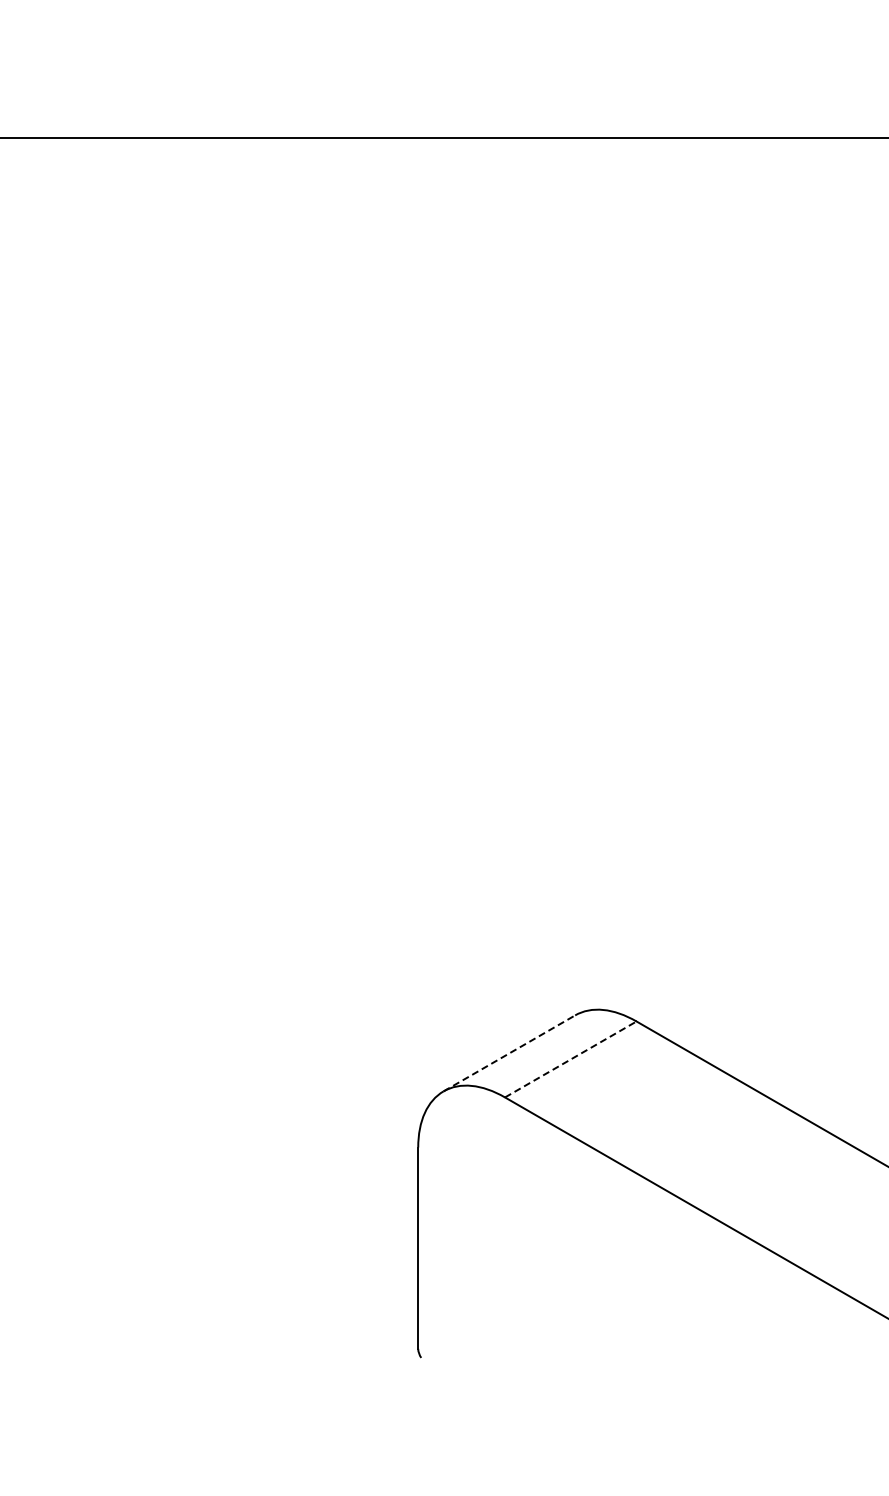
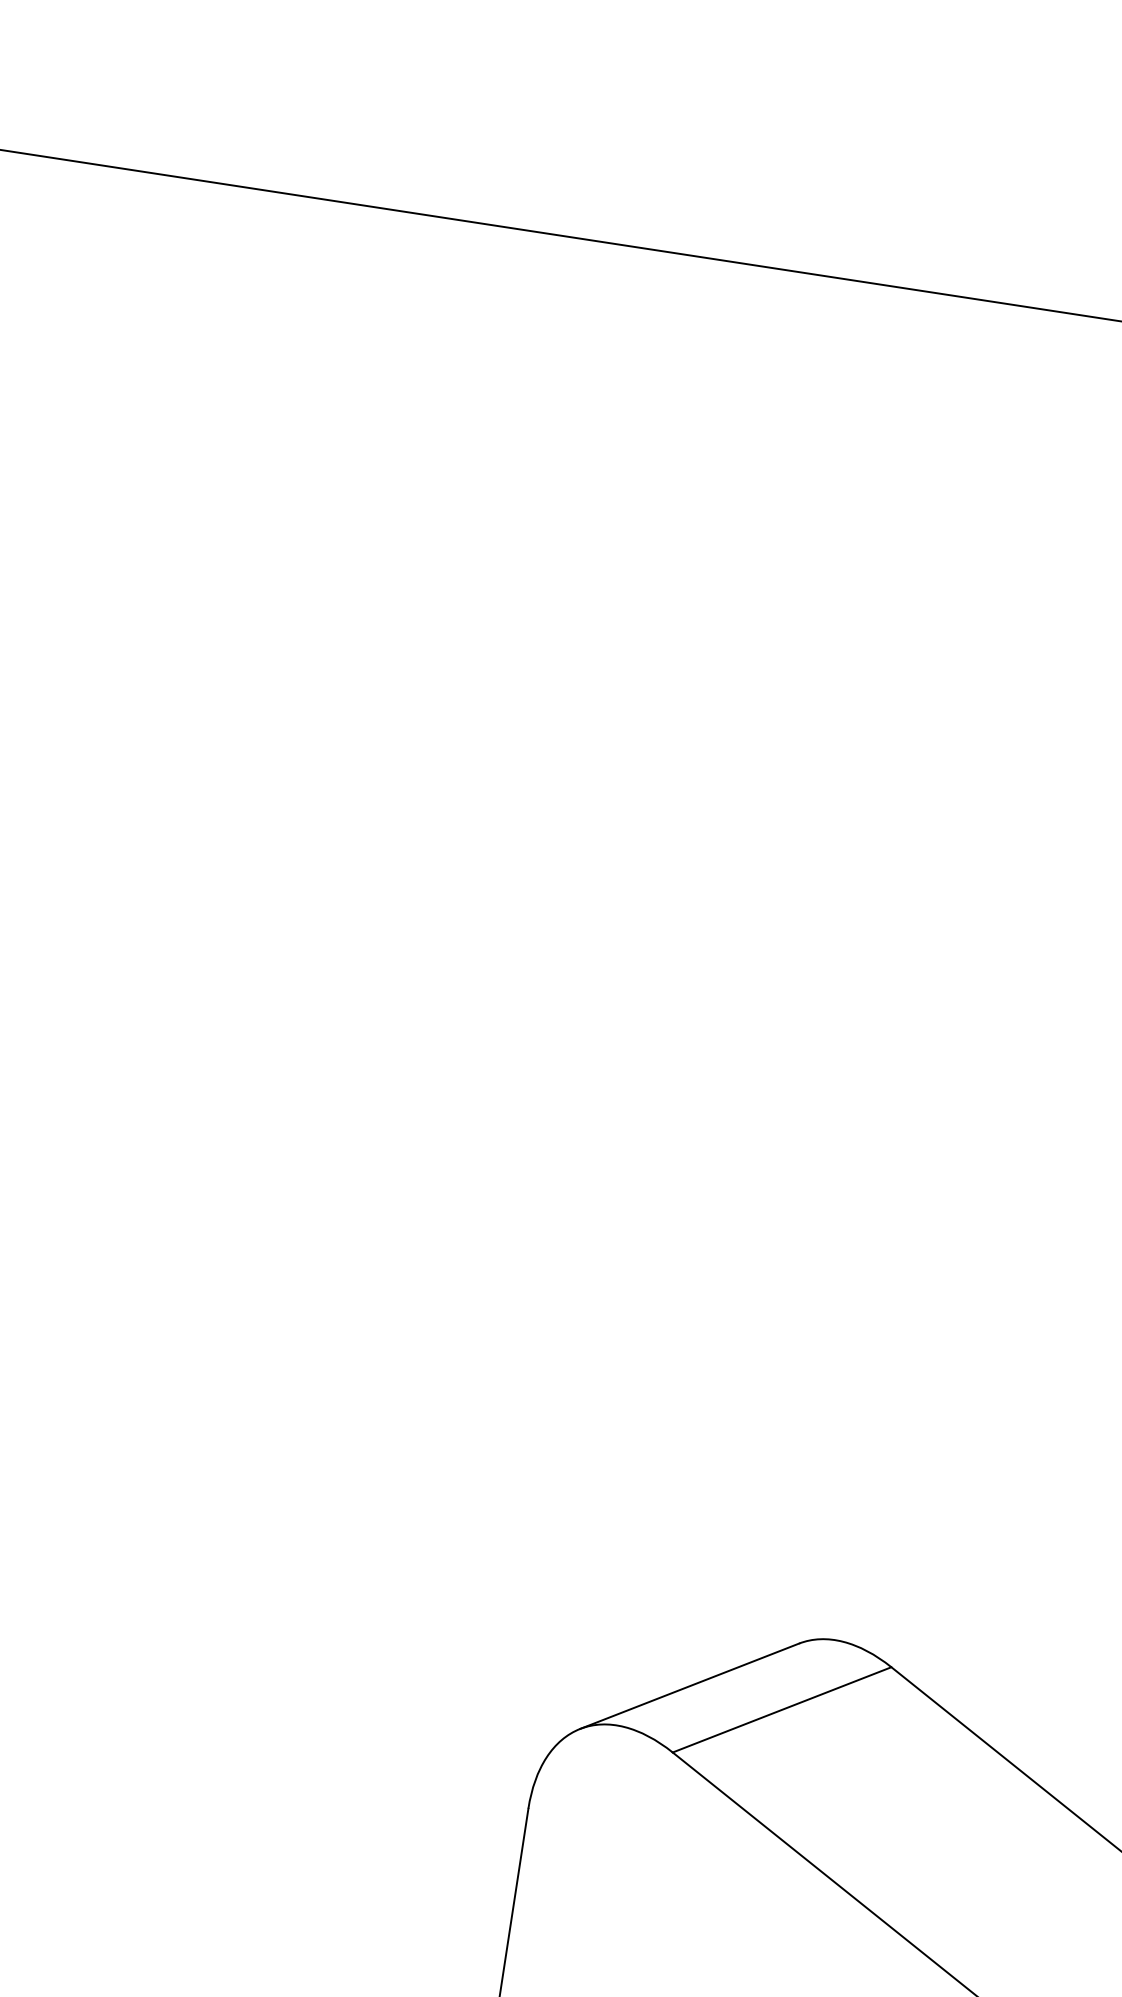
line: (509, 1053) -> (689, 1686), dashed -> solid
line: (570, 1059) -> (781, 1709), dashed -> solid

